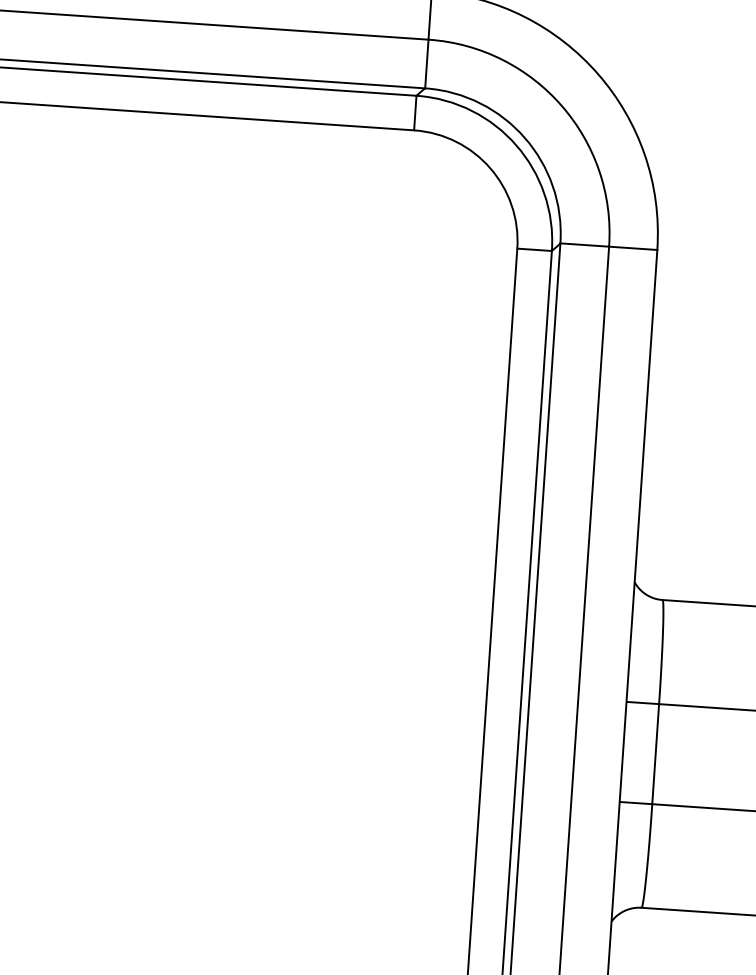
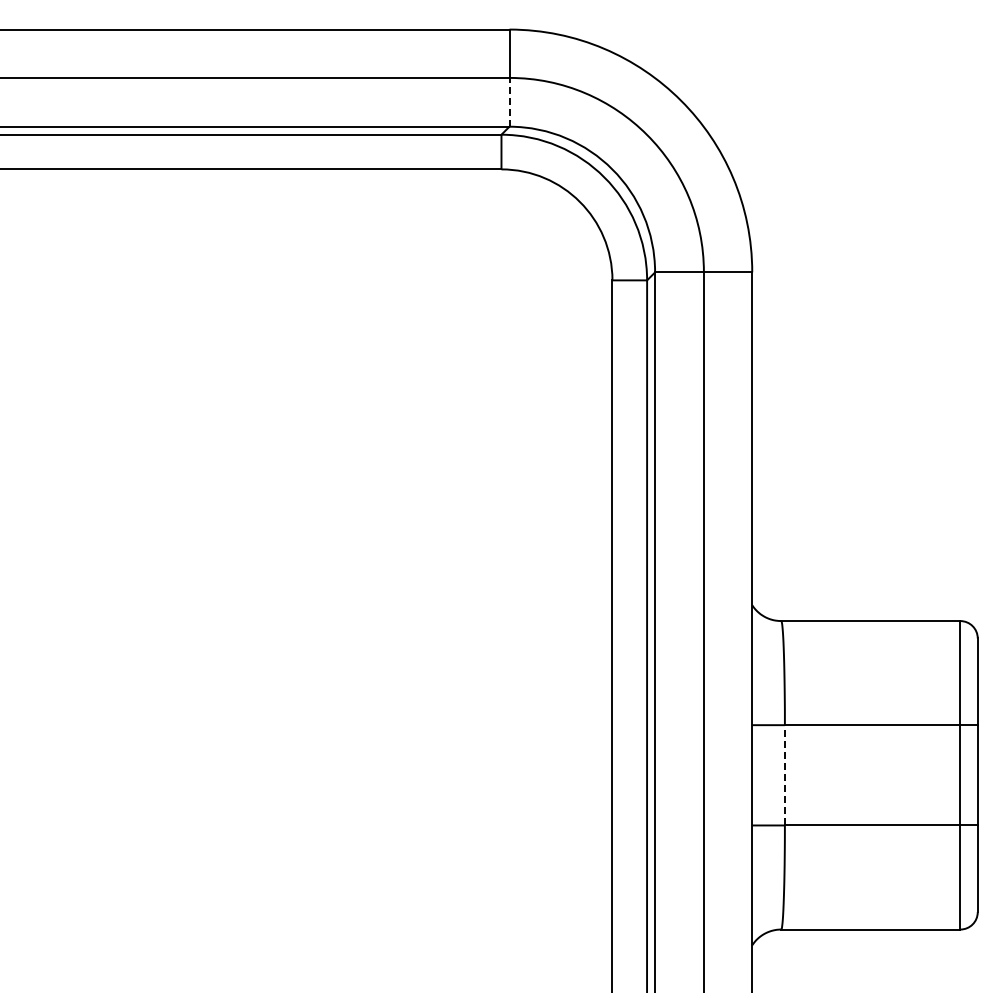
line: (426, 63) -> (509, 101), solid -> dashed
line: (655, 753) -> (784, 774), solid -> dashed

